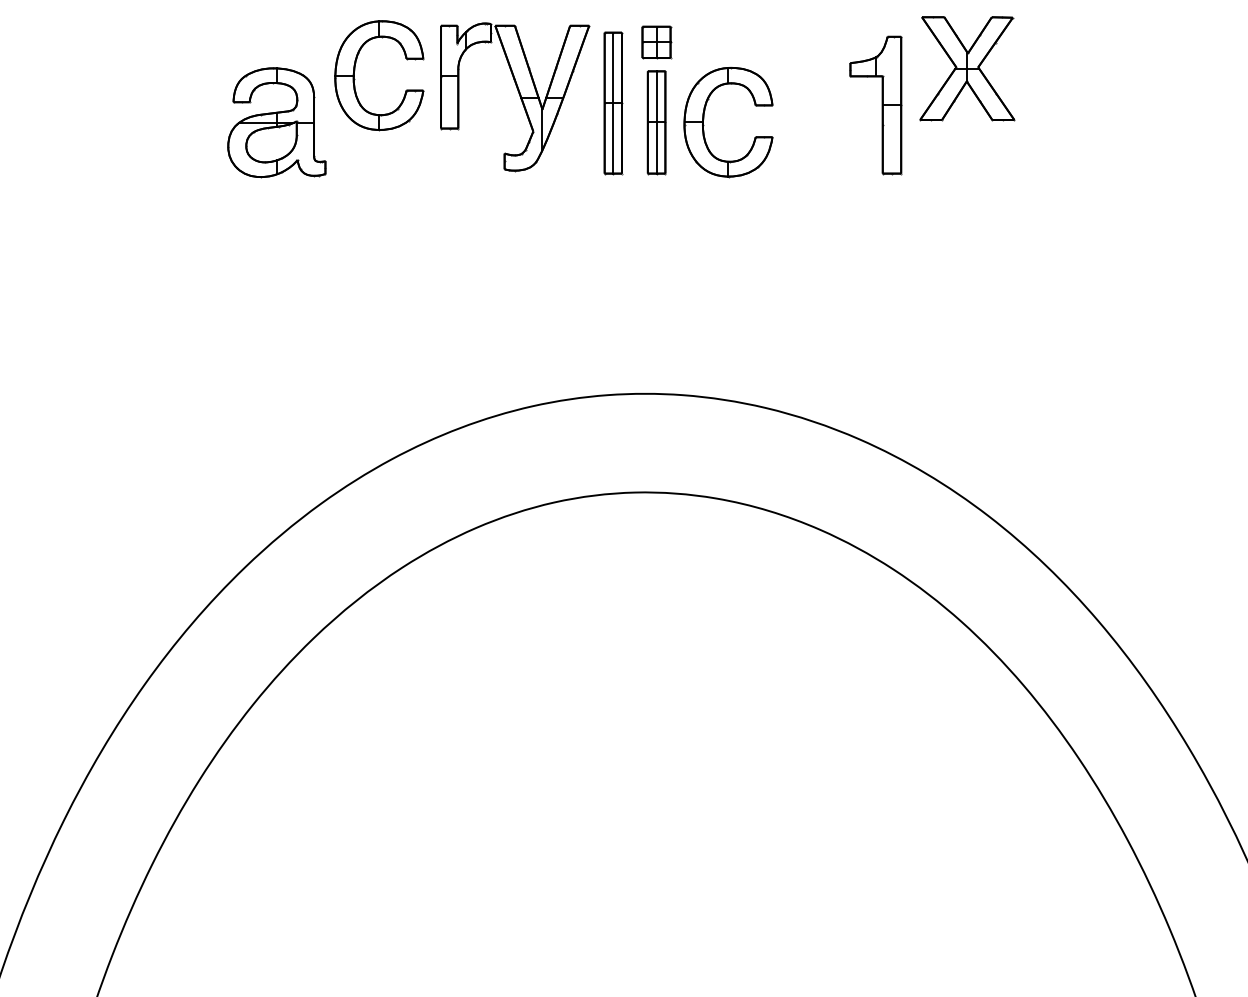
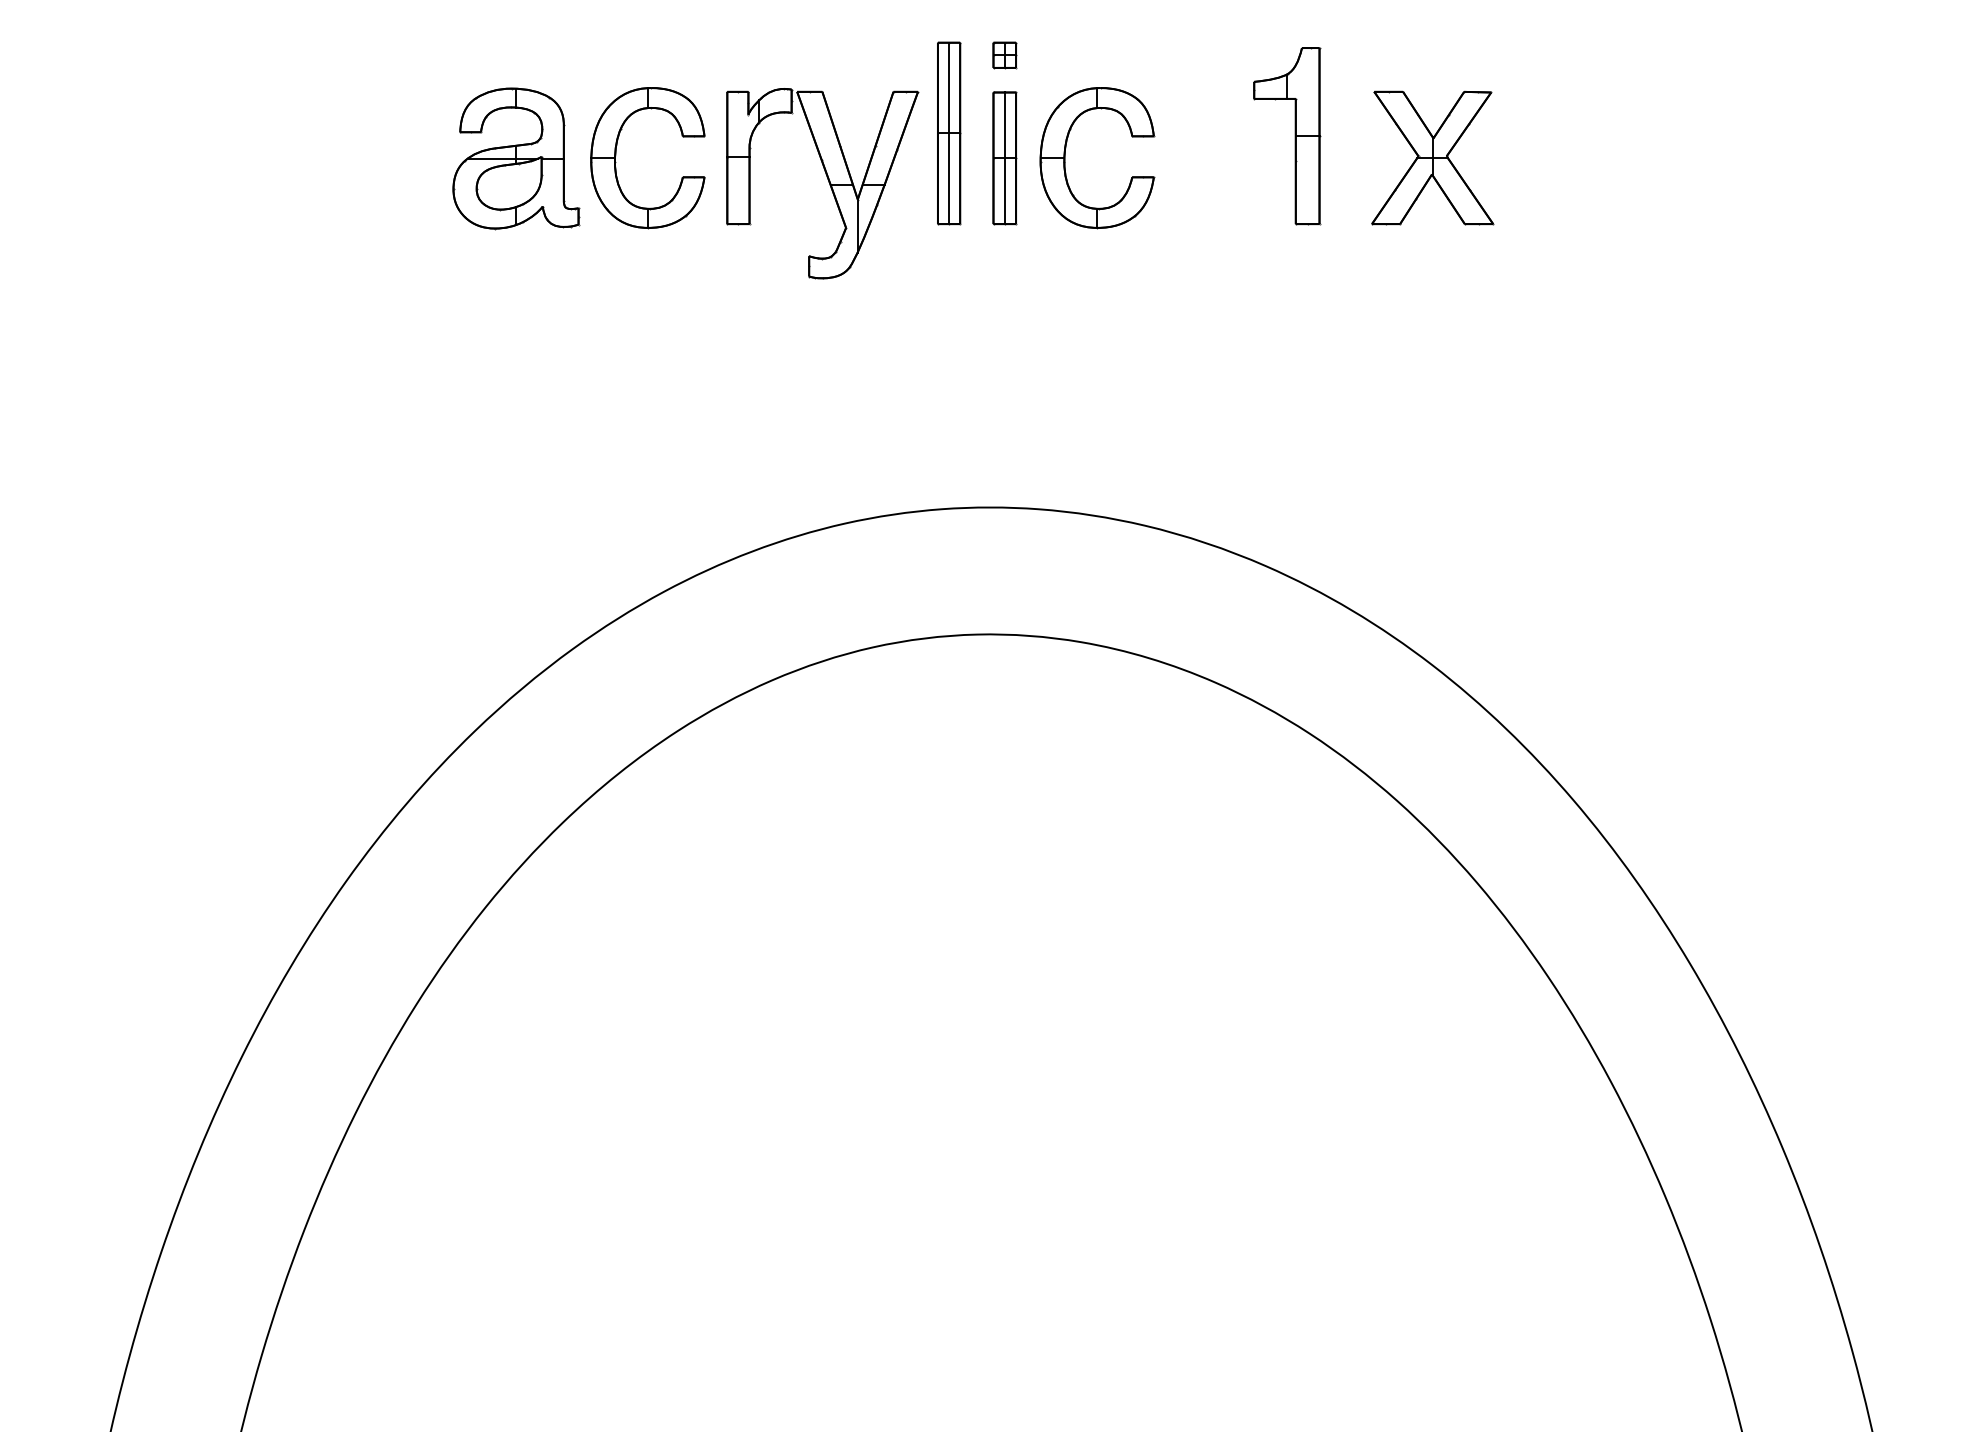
part: (656, 42) -> (1004, 55), size x0.62
part: (967, 68) -> (1432, 157), moved
part: (354, 73) -> (616, 155), moved
part: (519, 96) -> (828, 182), moved

